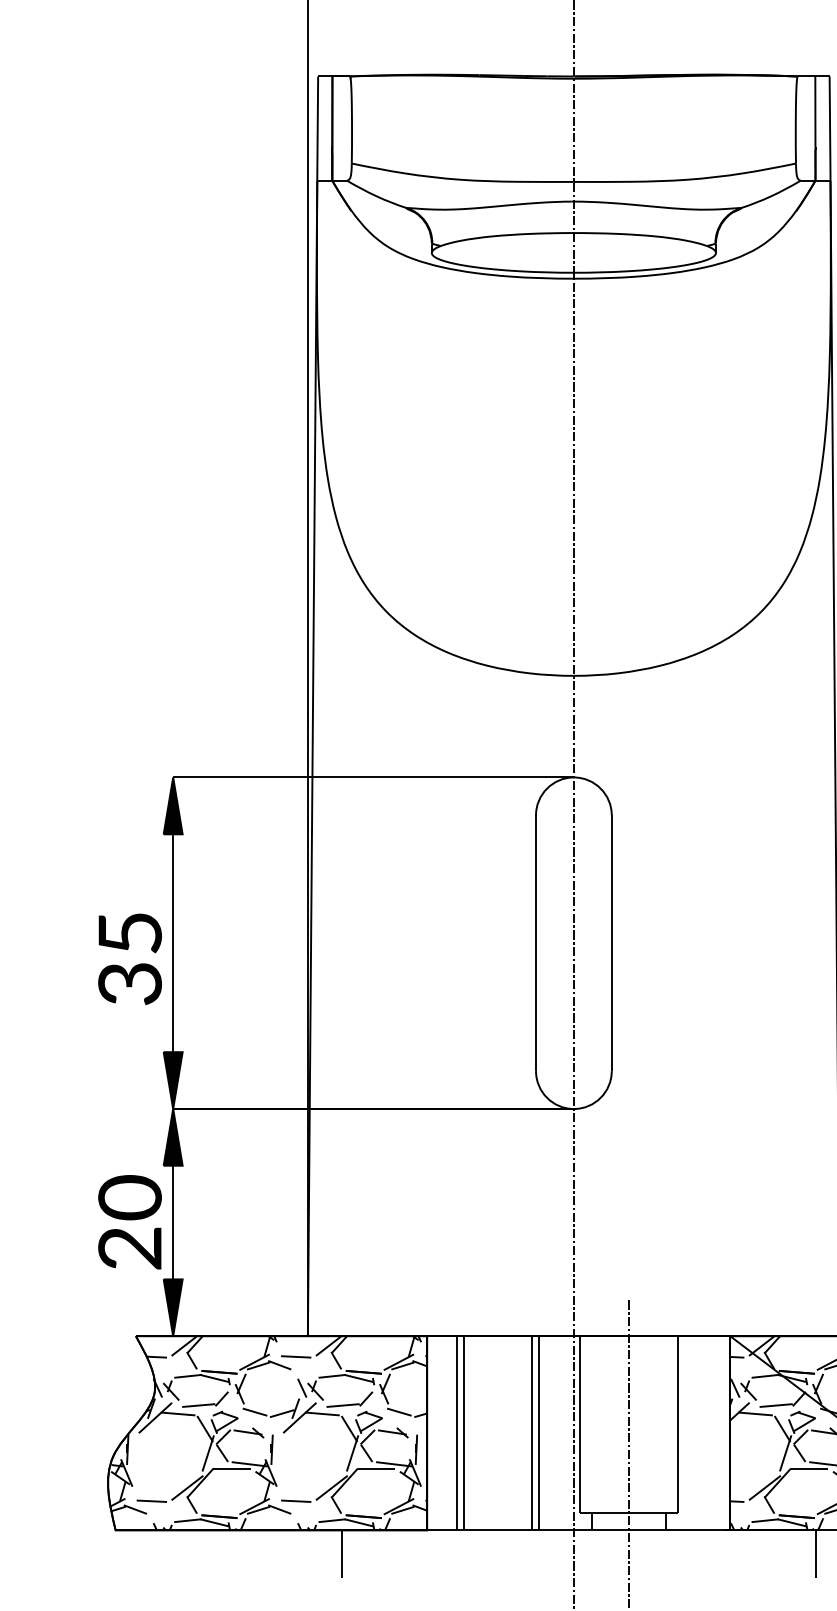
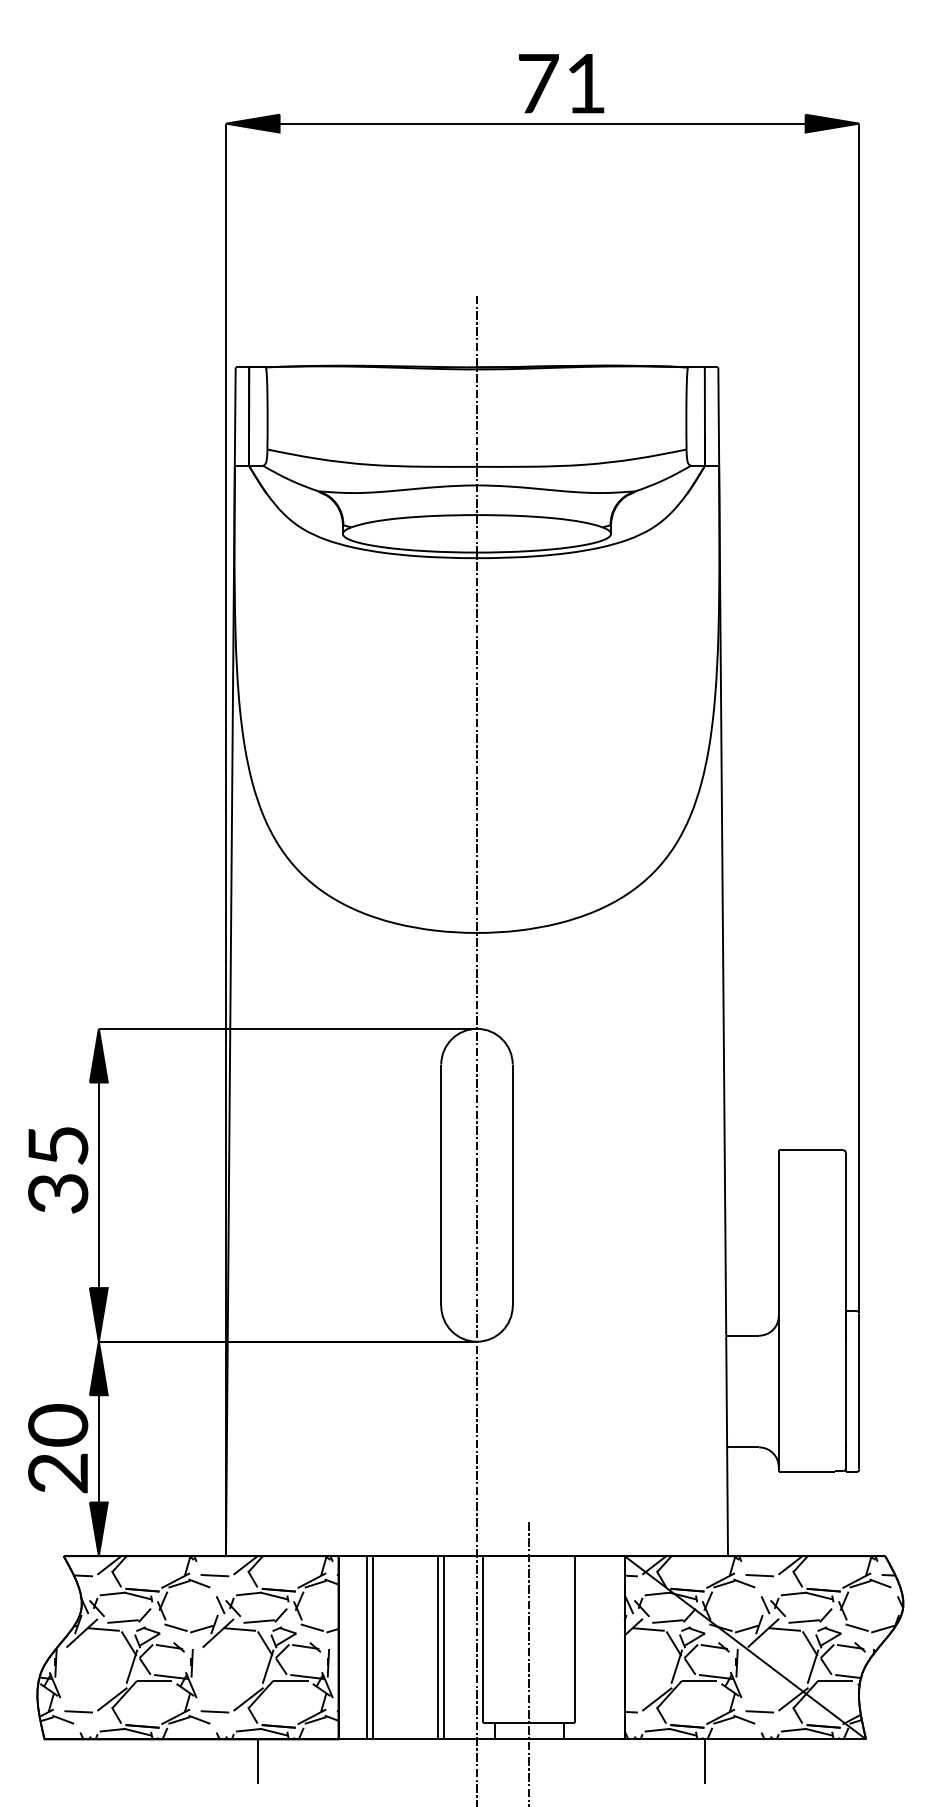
text: (130, 959) -> (58, 1170), moved

